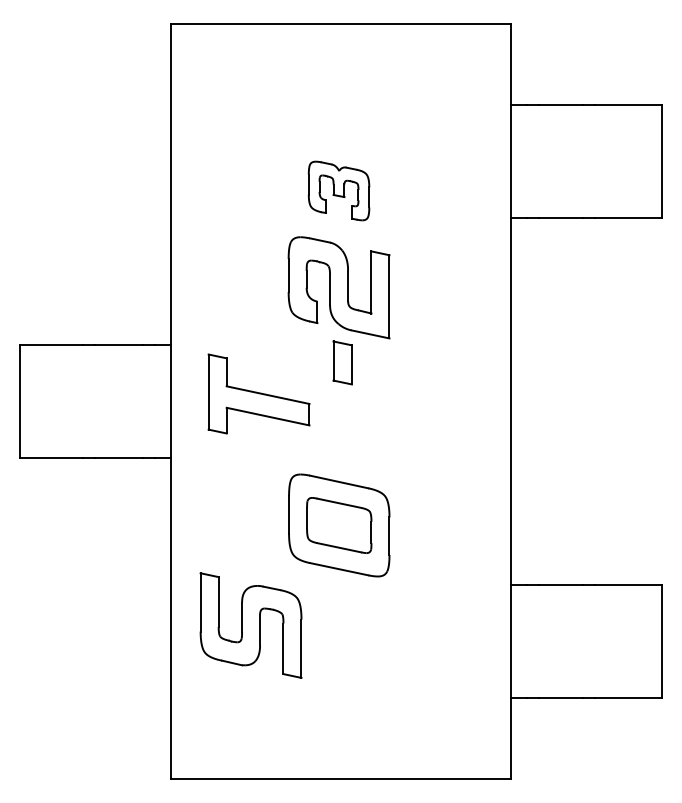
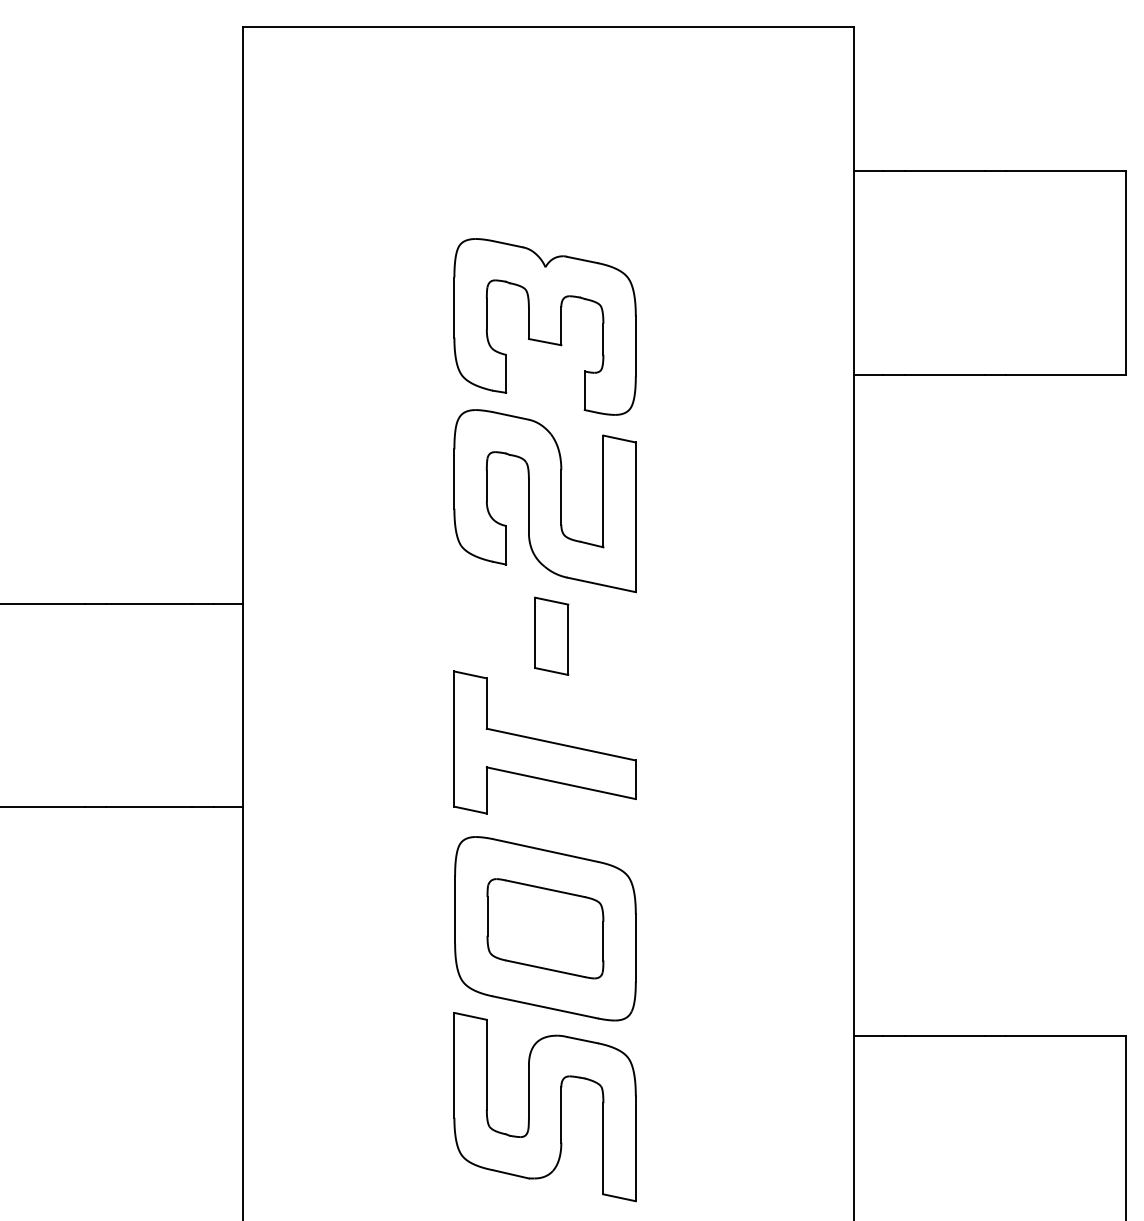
part: (338, 190) -> (544, 325), size x1.67
part: (258, 393) -> (544, 741), moved
part: (250, 625) -> (544, 1106), moved

